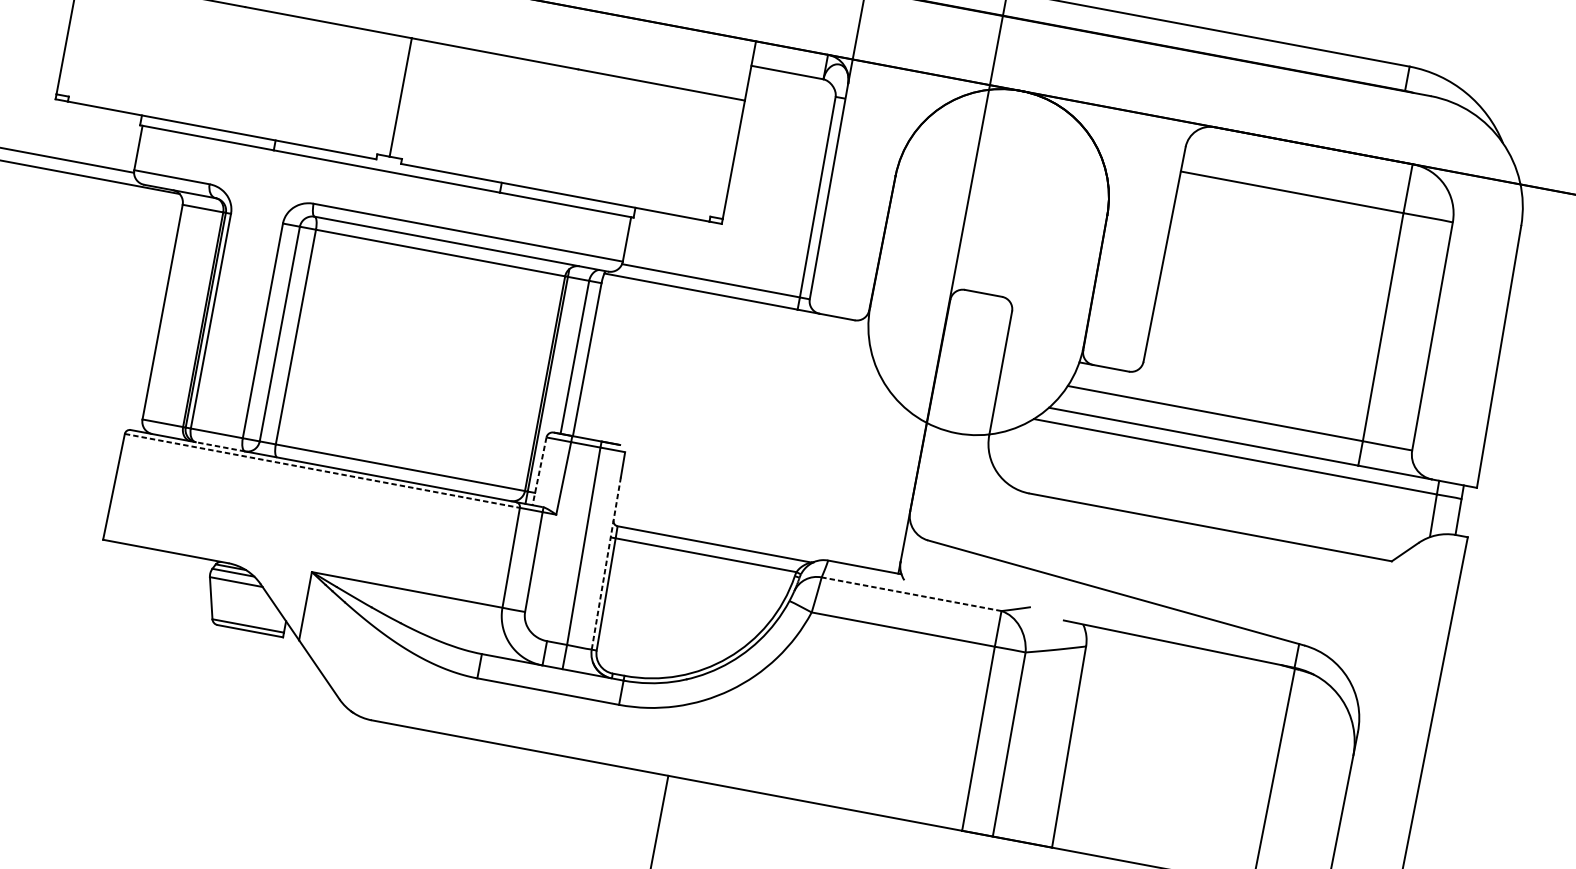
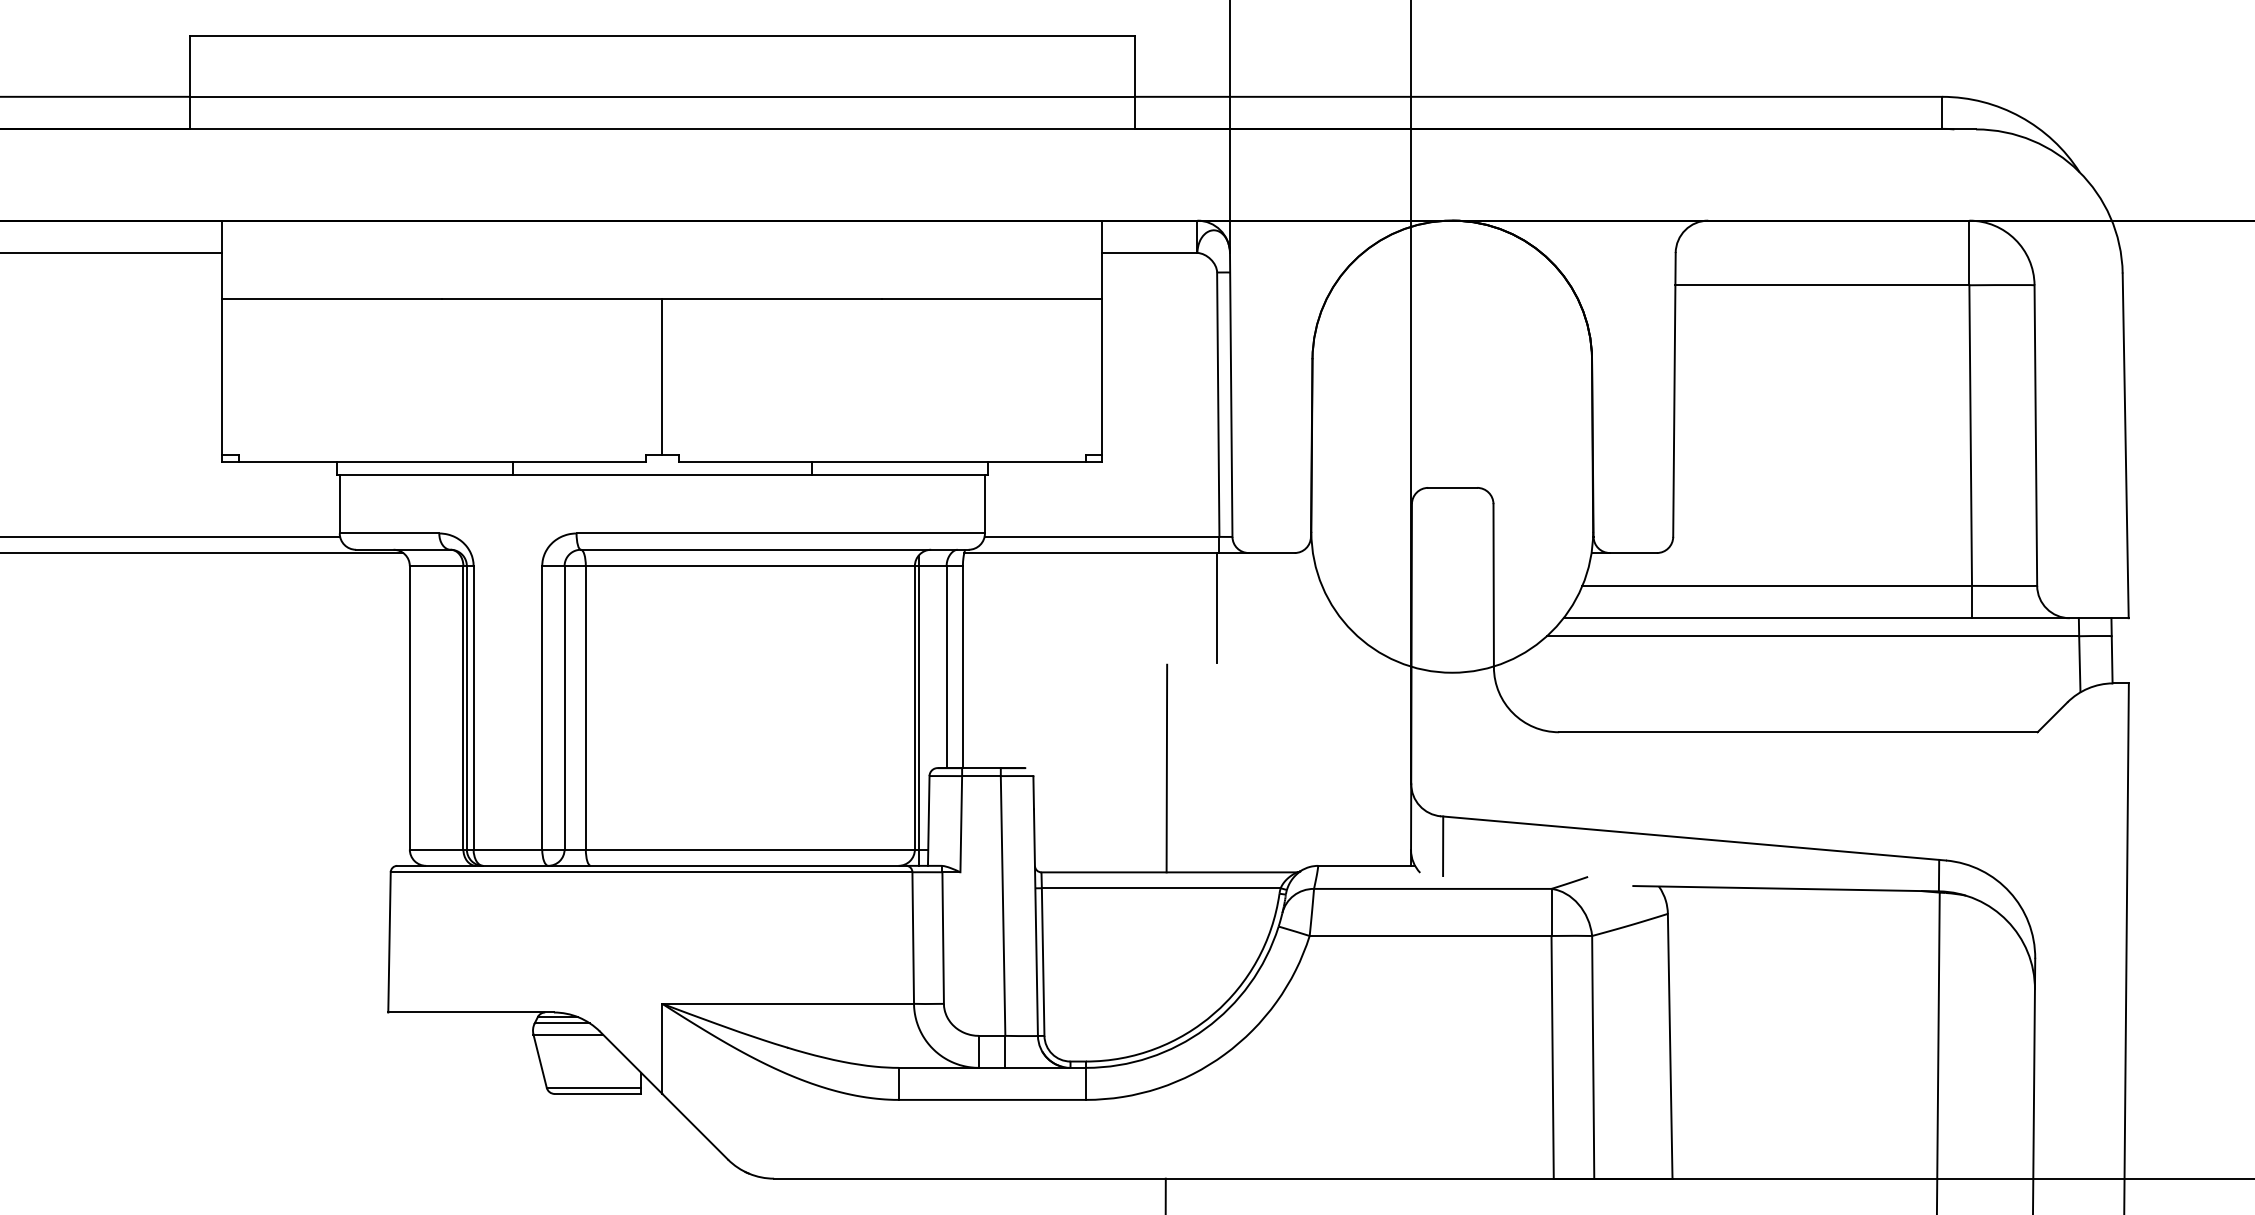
line: (788, 350) -> (1217, 607), added
line: (220, 446) -> (515, 865), dashed -> solid
line: (727, 465) -> (1166, 768), added
line: (539, 470) -> (928, 820), dashed -> solid
line: (322, 471) -> (651, 872), dashed -> solid
line: (605, 563) -> (1035, 922), dashed -> solid
line: (925, 563) -> (1443, 846), added
line: (911, 593) -> (1432, 888), dashed -> solid

